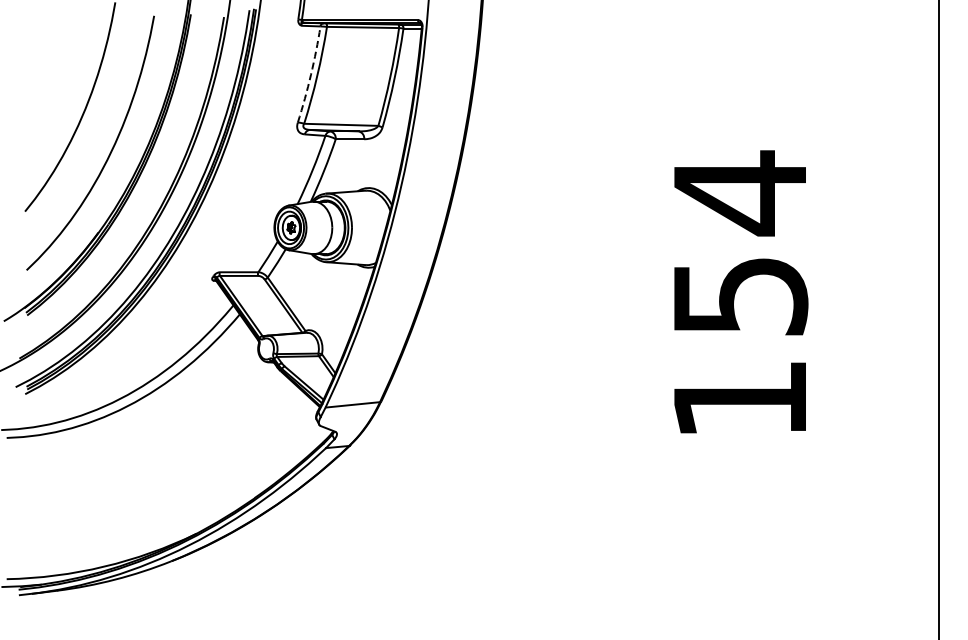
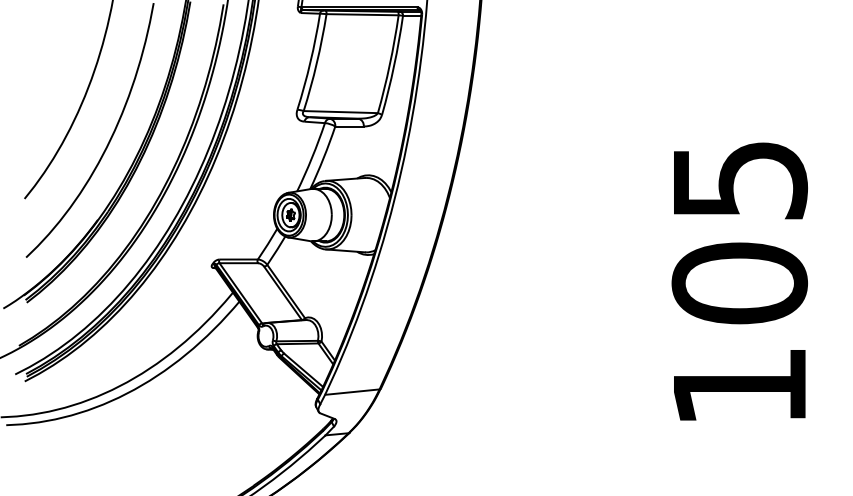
arc: (310, 74) -> (310, 61), dashed -> solid
text: (740, 243) -> (740, 230), 154 -> 105

